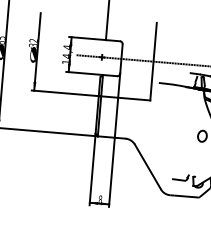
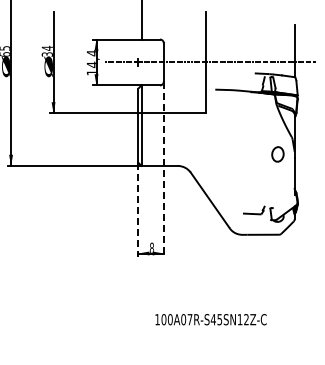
text: (33, 40) -> (46, 47), 32 -> 34
line: (114, 140) -> (163, 169), solid -> dashed
line: (92, 169) -> (138, 209), solid -> dashed

